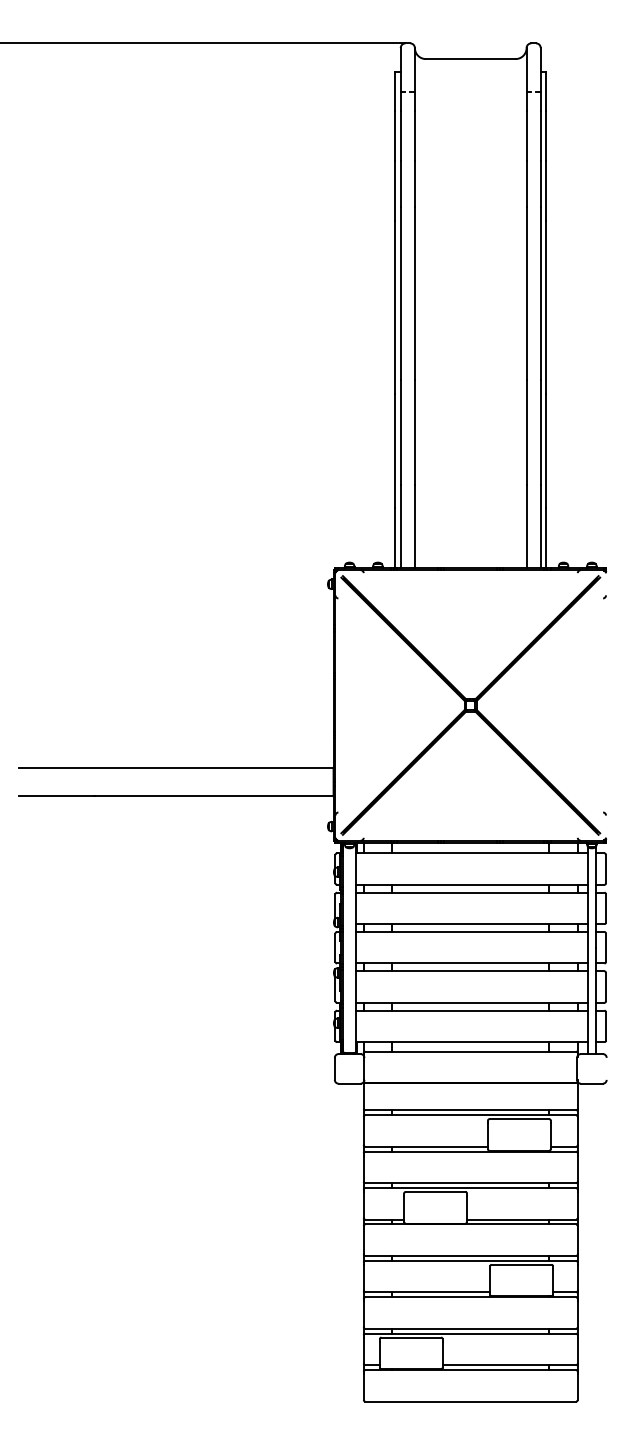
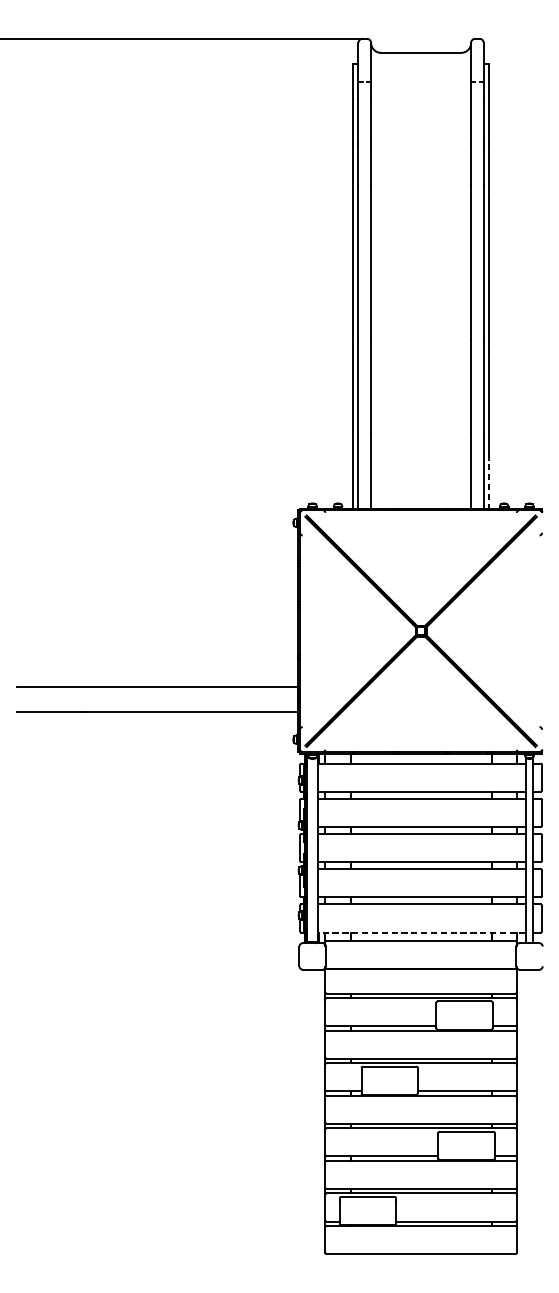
line: (546, 538) -> (488, 481), solid -> dashed
line: (472, 1042) -> (422, 932), solid -> dashed

